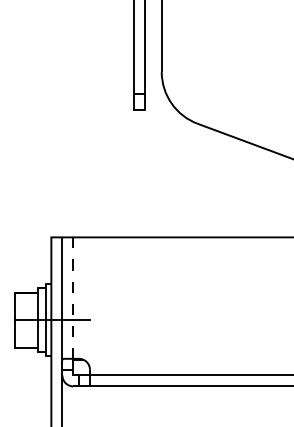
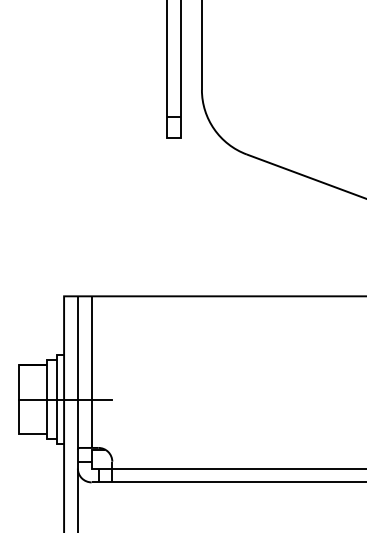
line: (73, 298) -> (91, 372), dashed -> solid

